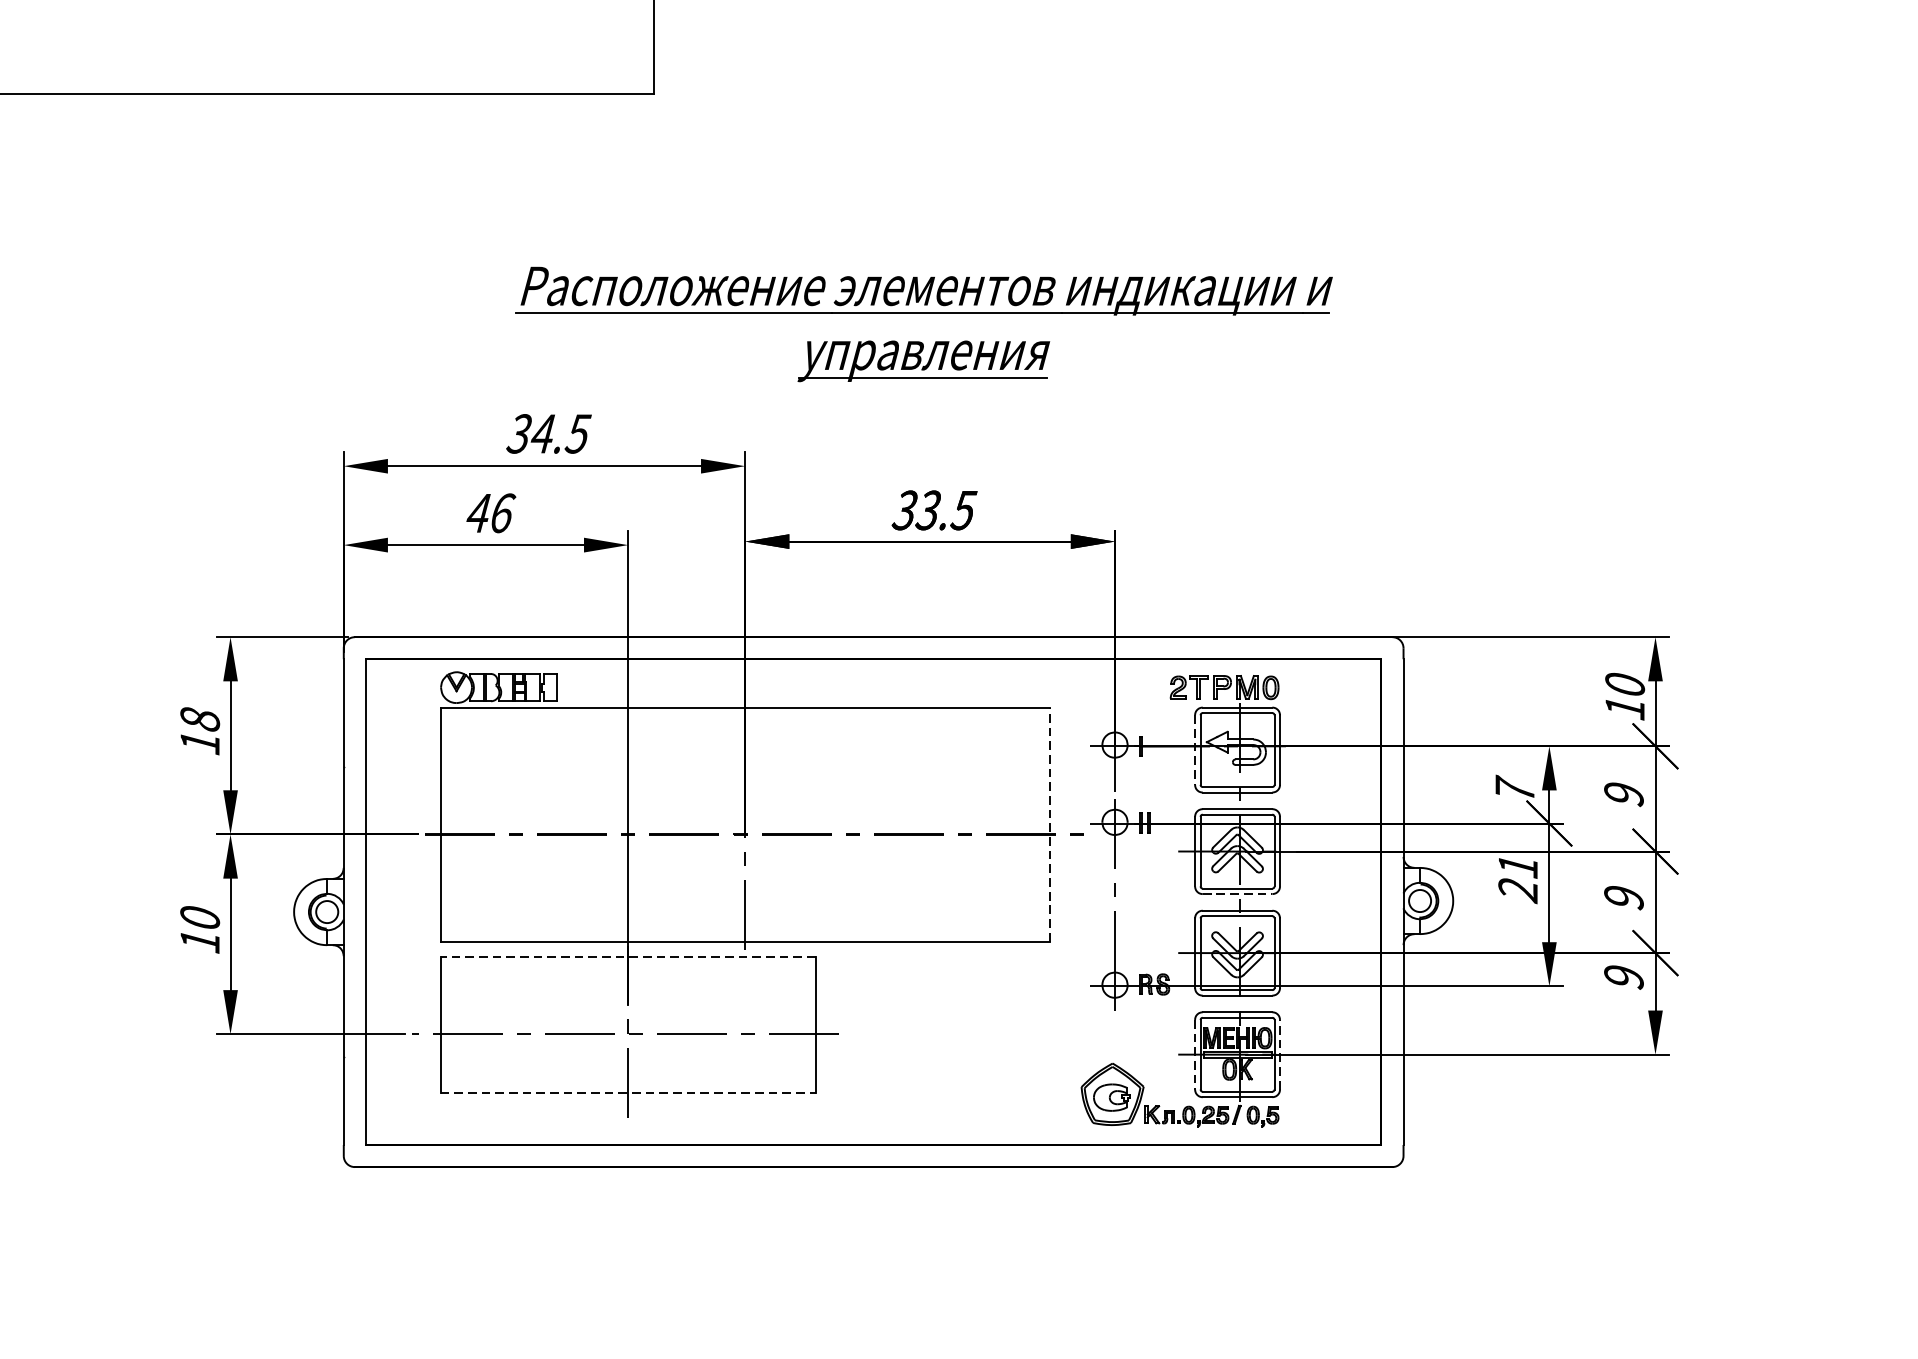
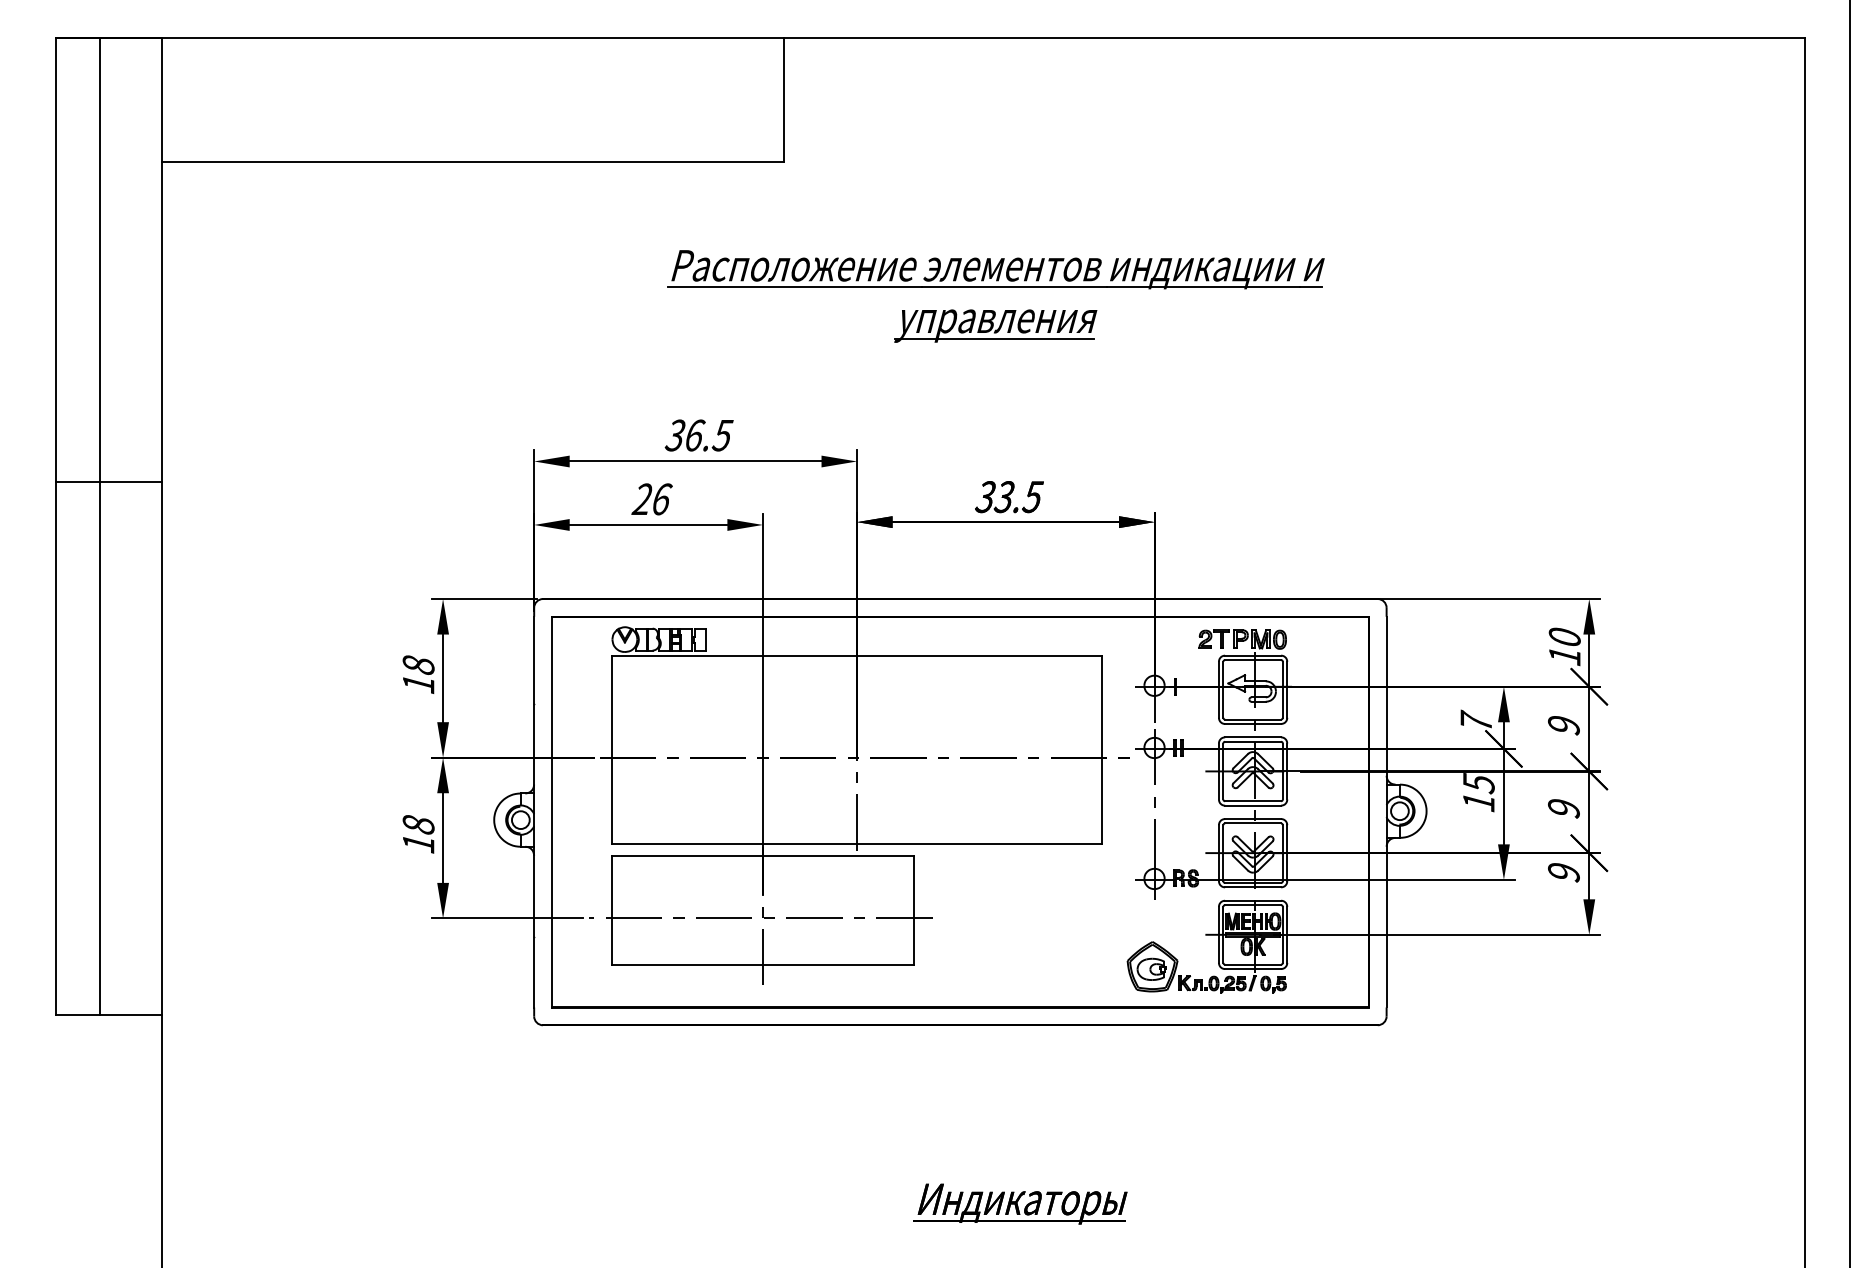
part: (923, 313) -> (995, 287), moved
text: (543, 433) -> (694, 435), 34.5 -> 36.5
text: (477, 512) -> (641, 498), 46 -> 26
line: (1194, 749) -> (1218, 689), dashed -> solid
line: (1050, 824) -> (1102, 749), dashed -> solid
text: (1517, 878) -> (1478, 793), 21 -> 15
line: (1238, 893) -> (1253, 805), dashed -> solid
text: (199, 917) -> (418, 824), 10 -> 18
line: (627, 957) -> (762, 856), dashed -> solid
line: (1194, 1054) -> (1218, 934), dashed -> solid
line: (1280, 1054) -> (1287, 934), dashed -> solid
line: (627, 1092) -> (762, 965), dashed -> solid

